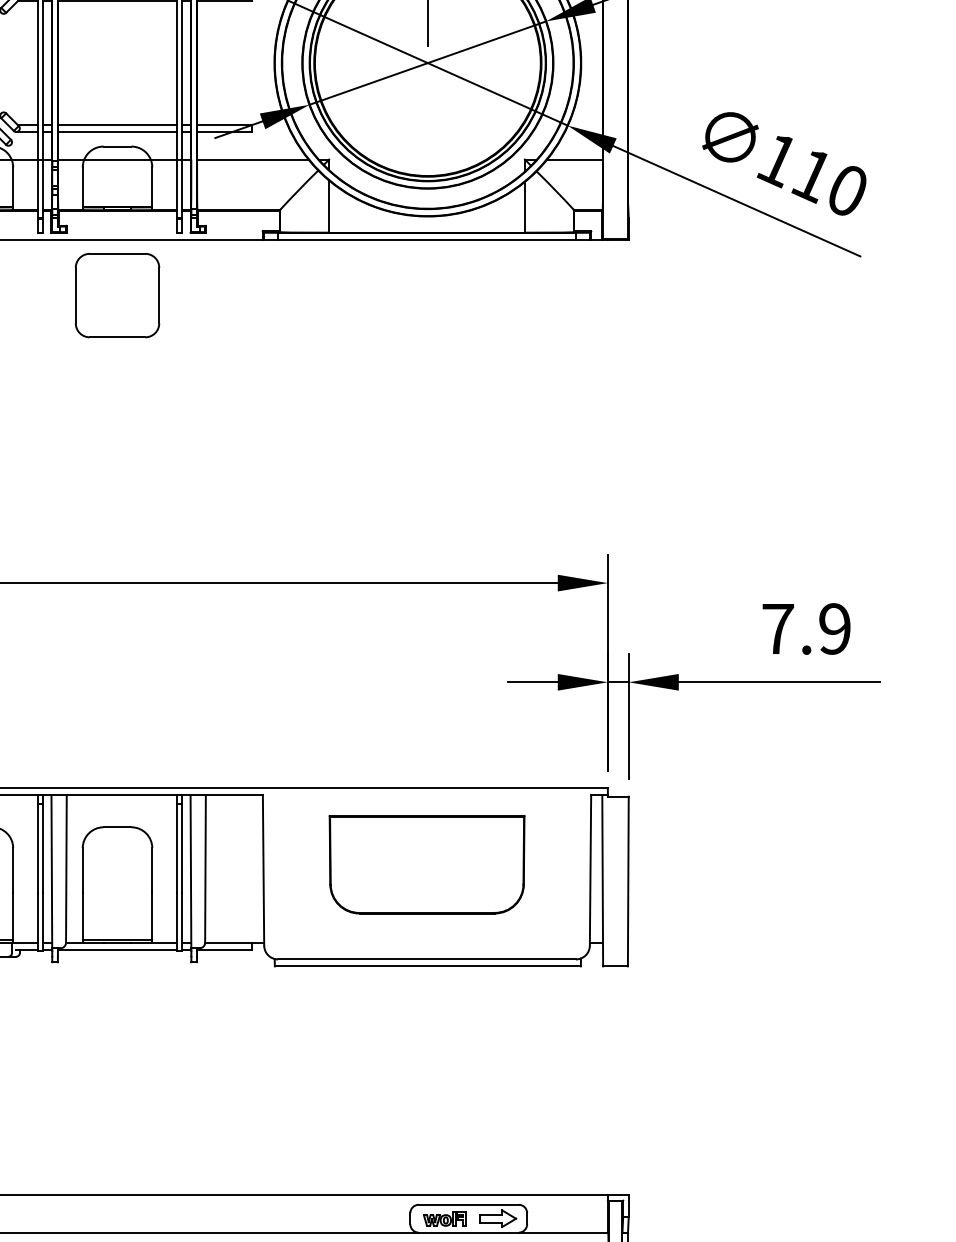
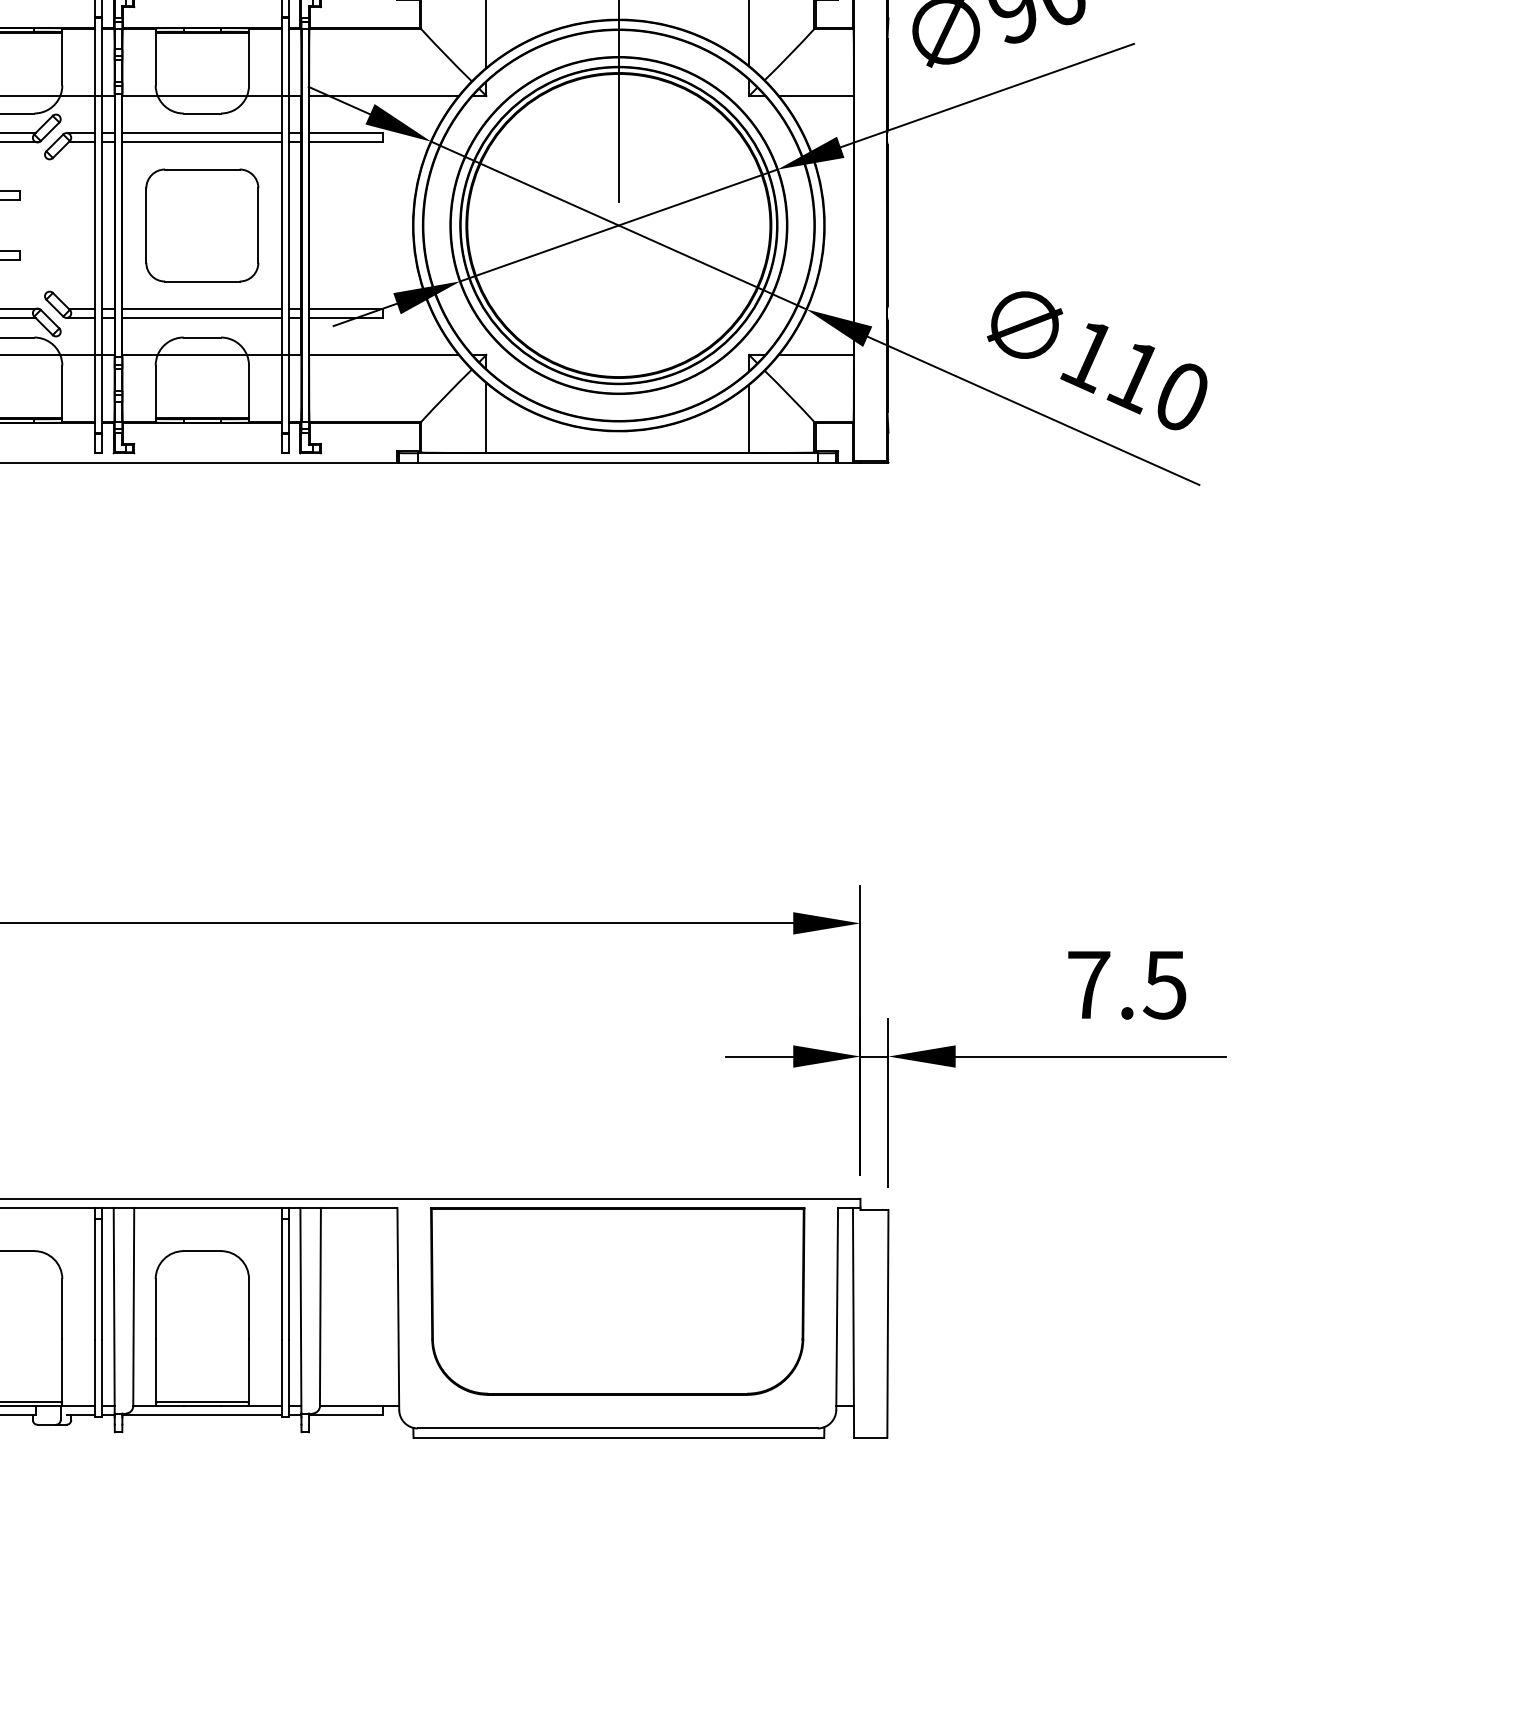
part: (117, 295) -> (202, 225), moved
text: (834, 628) -> (1164, 984), 7.9 -> 7.5
part: (426, 864) -> (617, 1301), size x1.43

